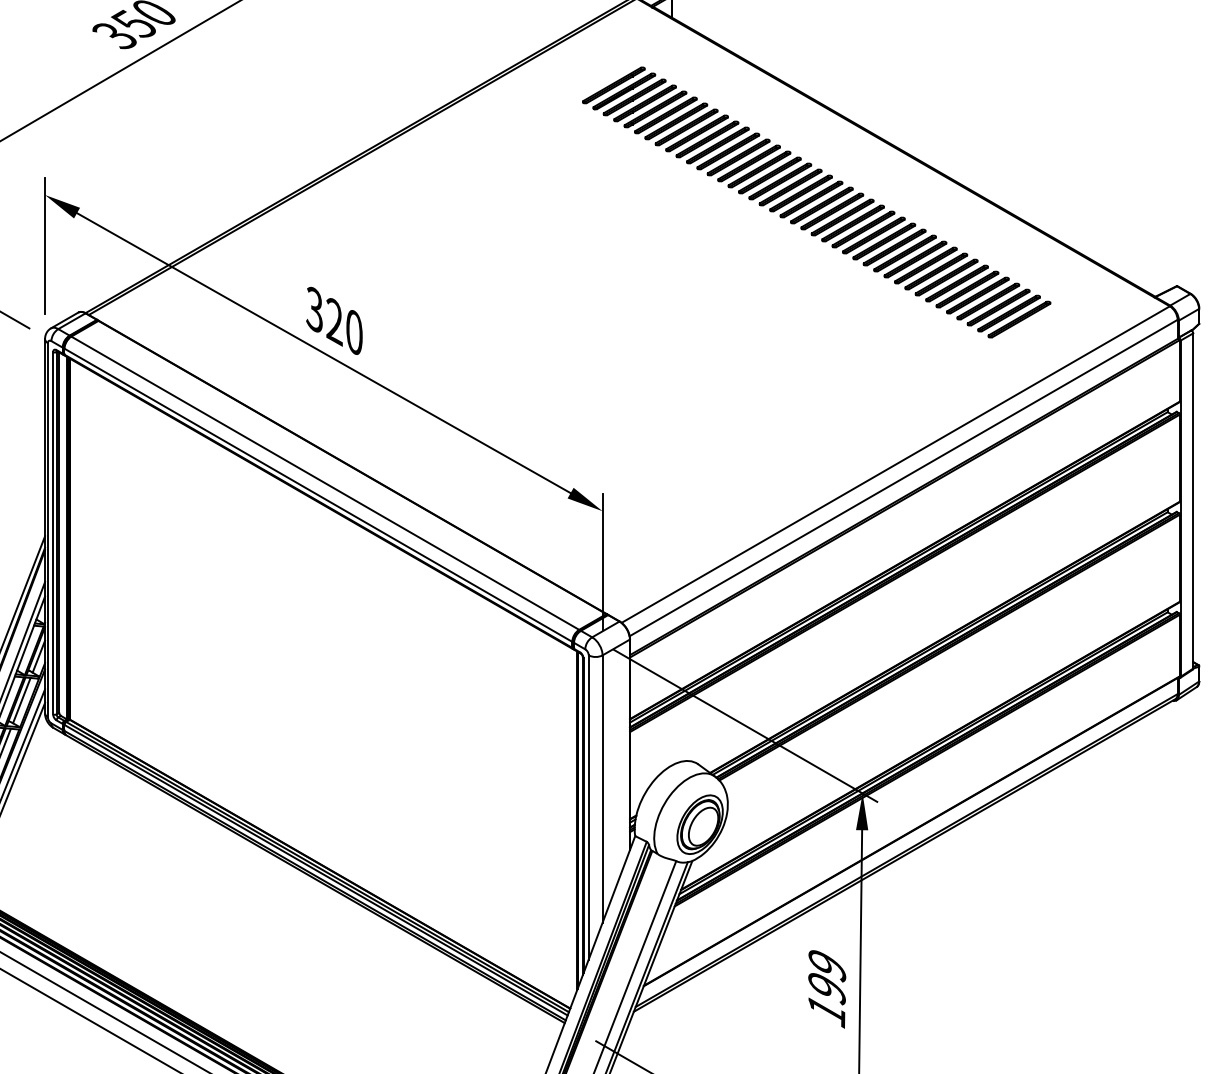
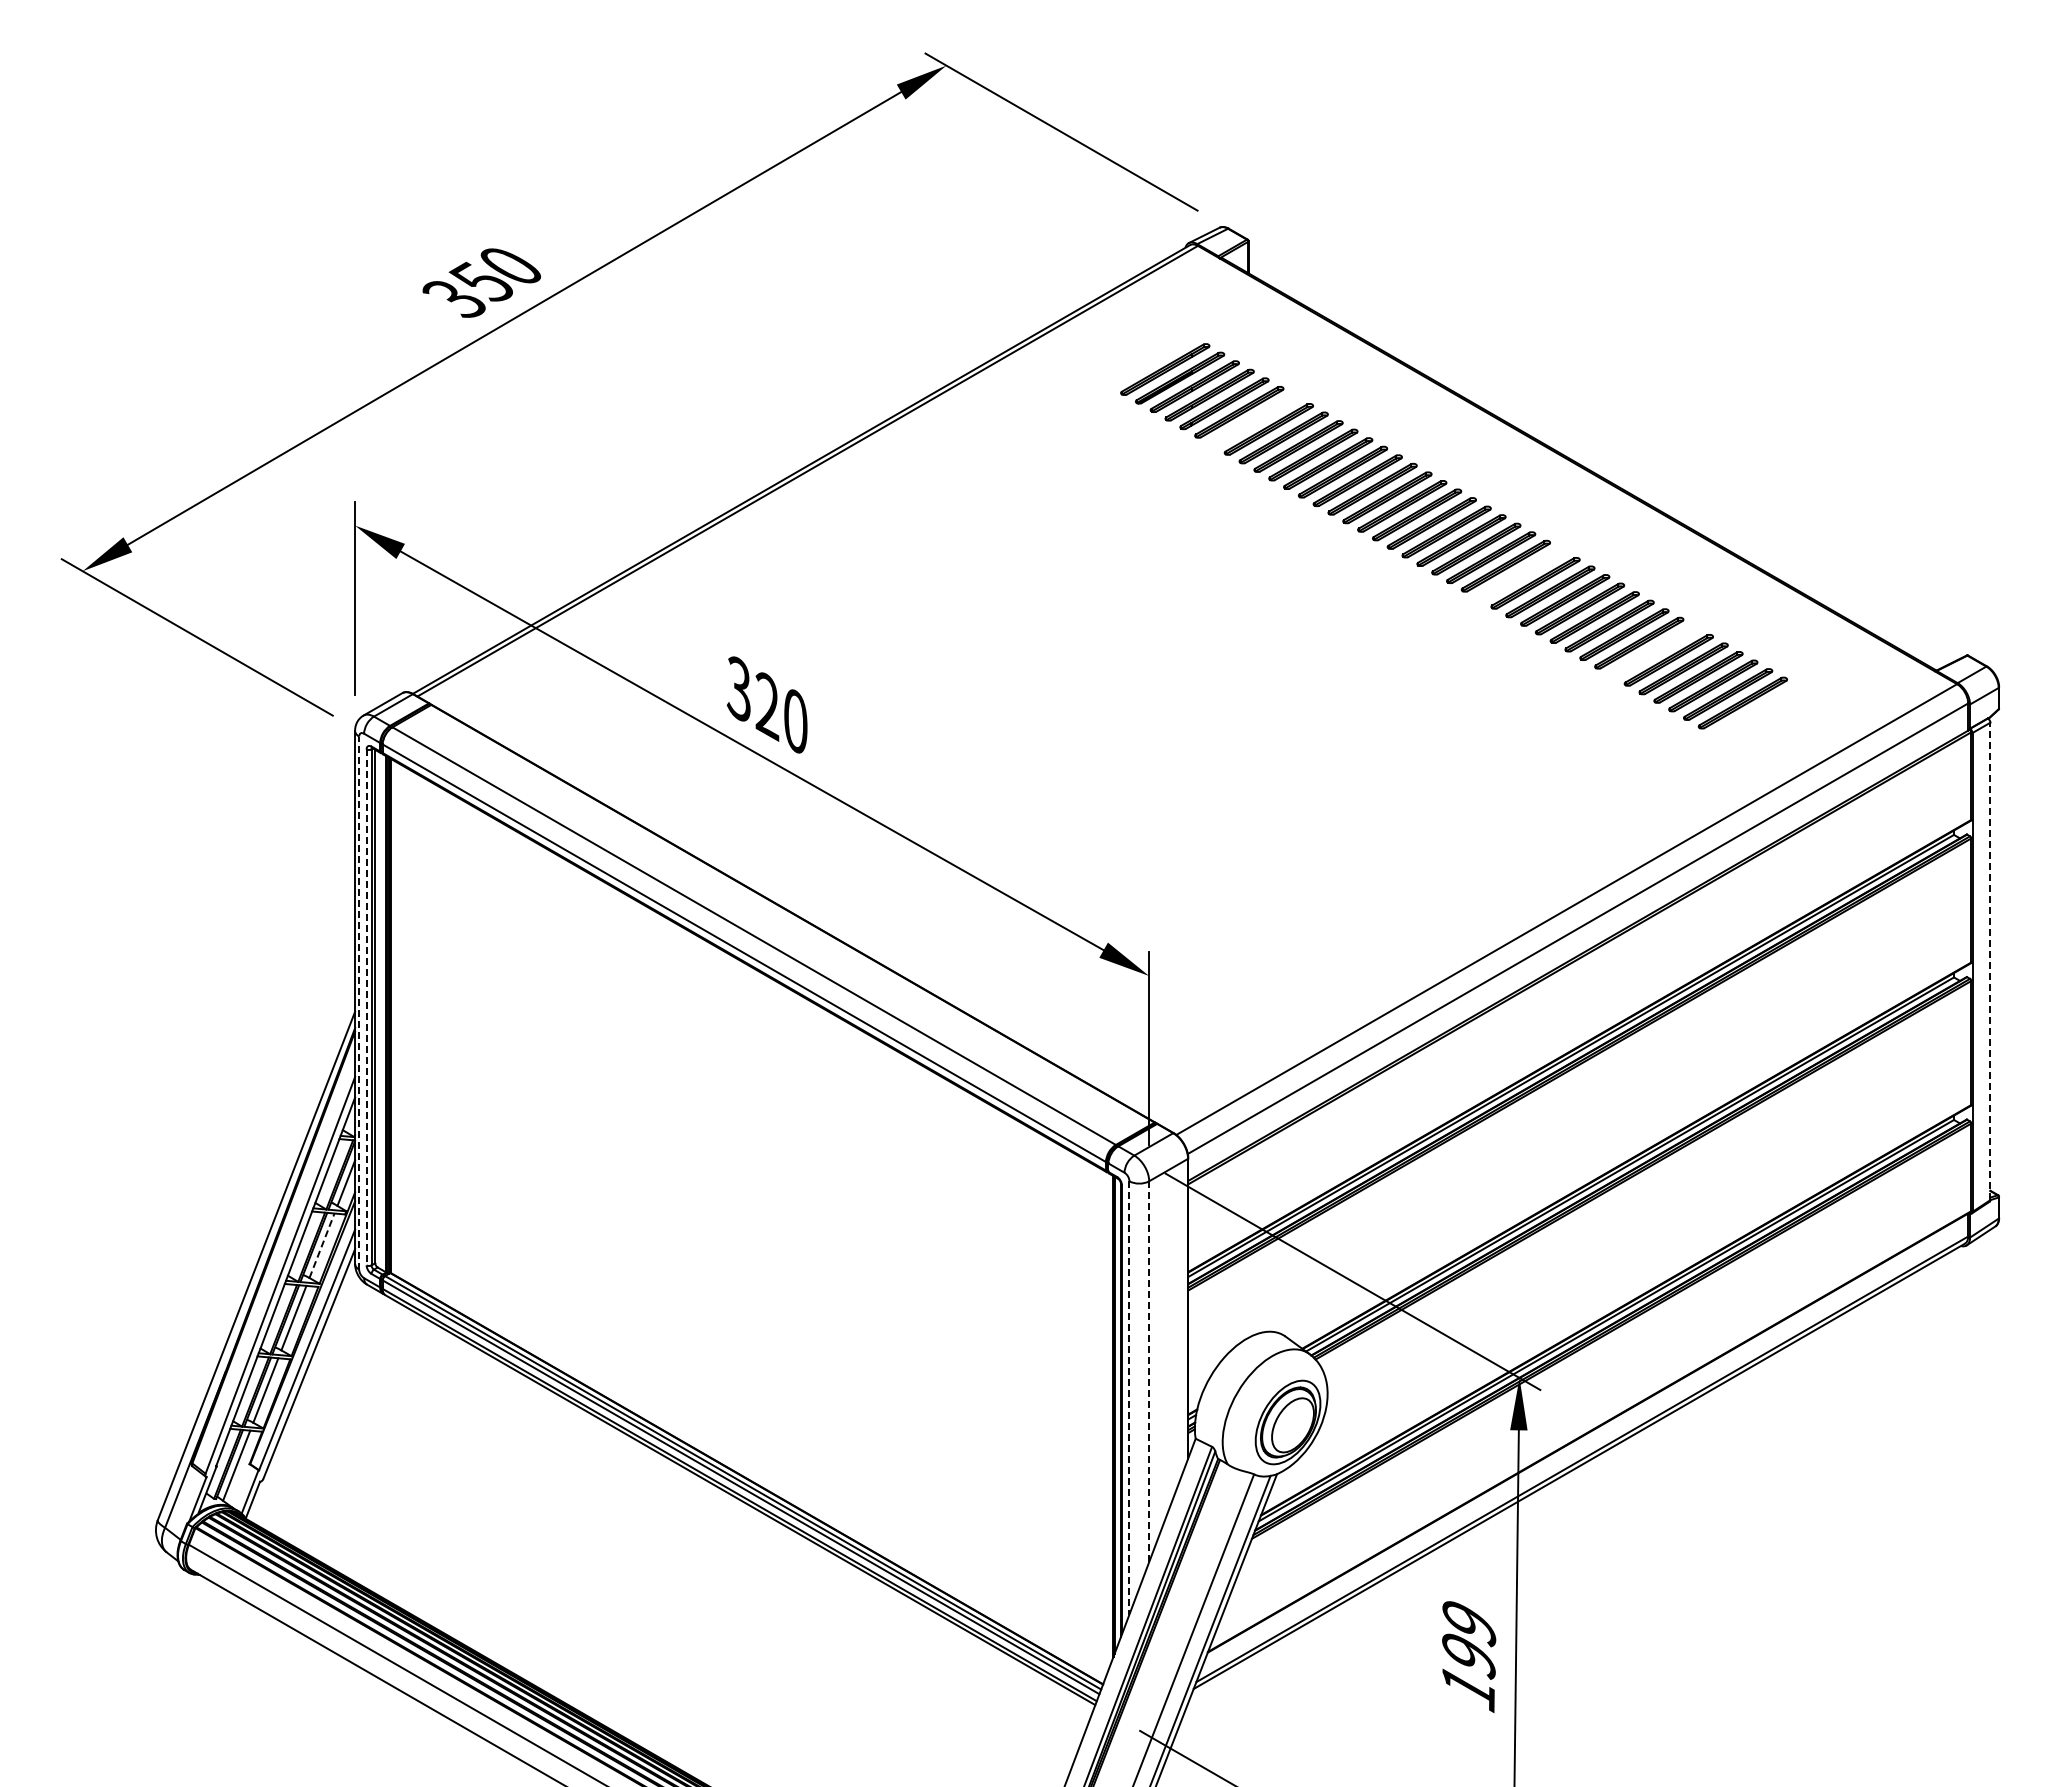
part: (676, 121) -> (1254, 420), removed
part: (863, 229) -> (1520, 574), removed
part: (957, 283) -> (1654, 651), removed
line: (1193, 501) -> (1990, 961), solid -> dashed
line: (48, 530) -> (359, 1003), solid -> dashed
line: (53, 533) -> (366, 1007), solid -> dashed
line: (22, 700) -> (322, 1245), solid -> dashed
line: (602, 788) -> (1149, 1371), solid -> dashed
line: (588, 807) -> (1129, 1397), solid -> dashed

